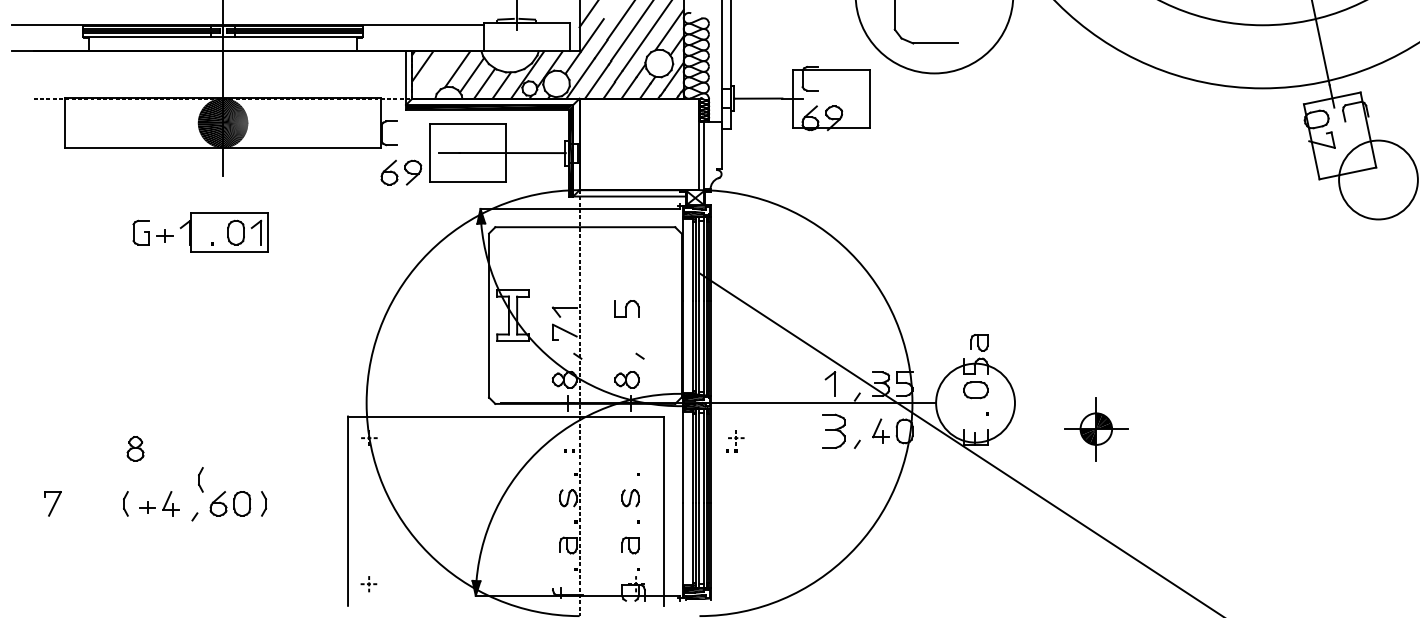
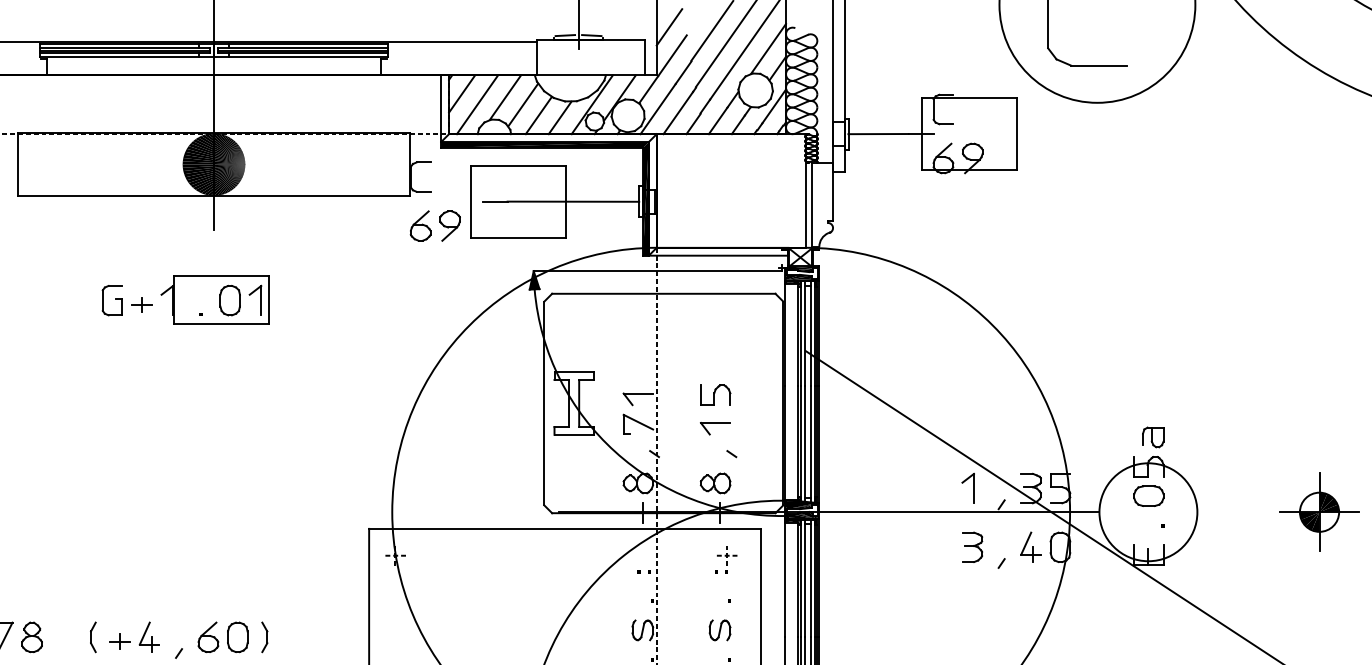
line: (434, 74) -> (476, 104), added
part: (626, 335) -> (714, 428), added
part: (1096, 429) -> (1319, 512), moved
part: (833, 431) -> (972, 547), size x0.71
part: (735, 441) -> (726, 559), moved
part: (135, 448) -> (31, 636), moved
part: (200, 479) -> (185, 607), removed

